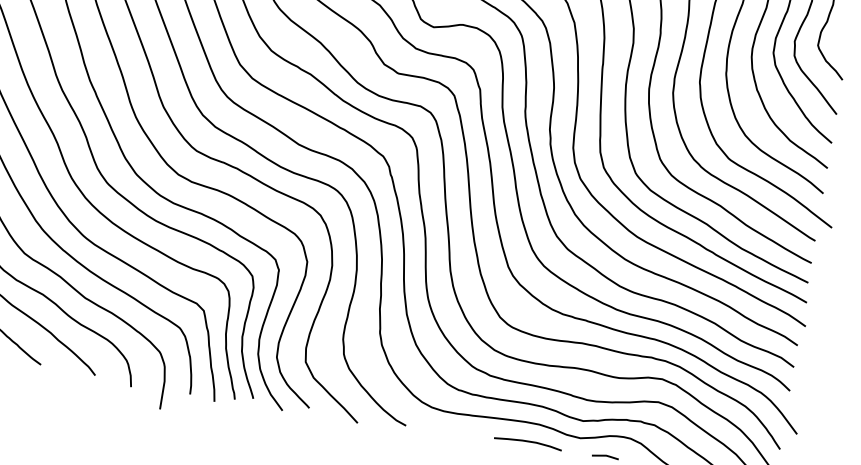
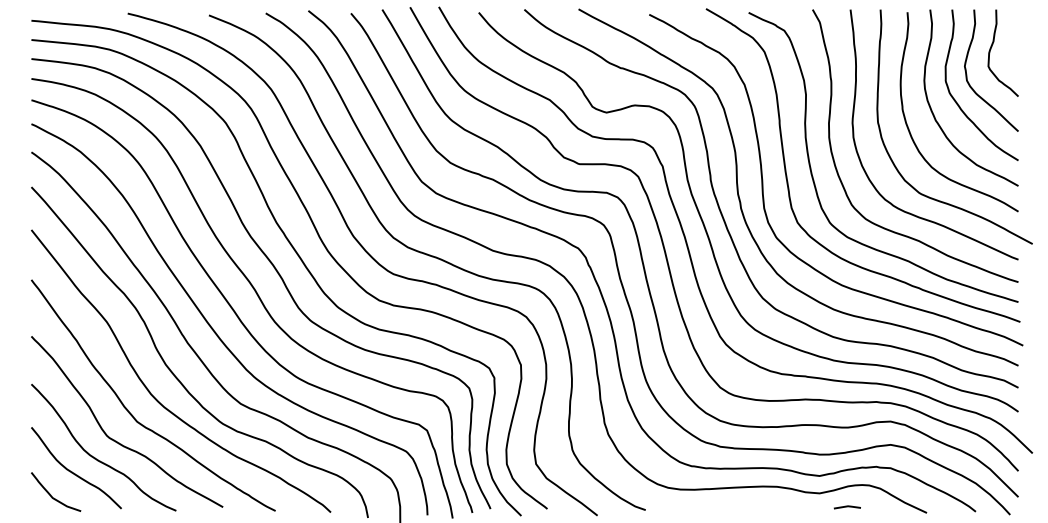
curve: (527, 442) -> (768, 506), removed

